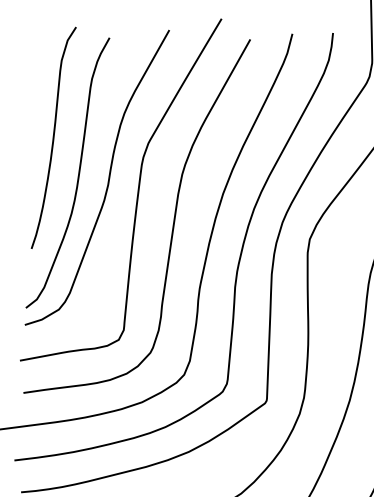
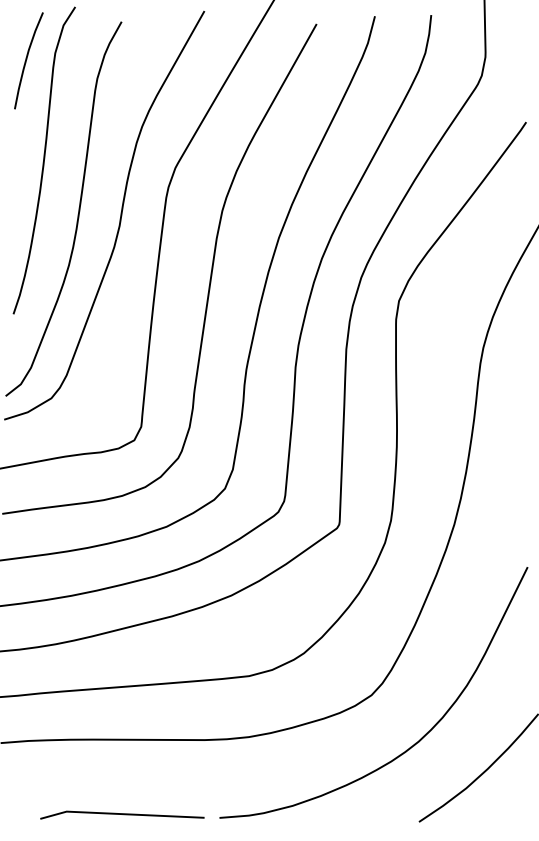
curve: (41, 65) -> (27, 59), added

